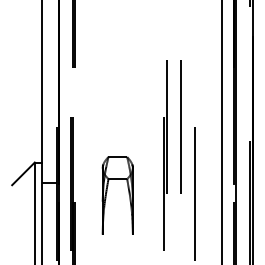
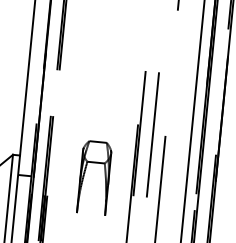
part: (107, 192) -> (85, 174), moved

